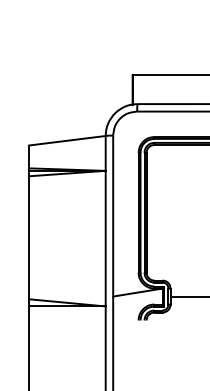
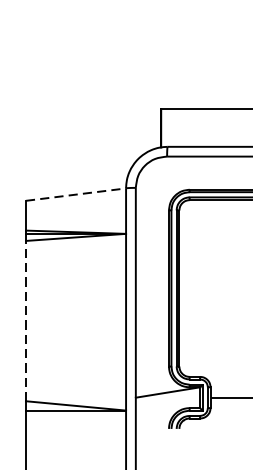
line: (67, 140) -> (76, 194), solid -> dashed
line: (28, 237) -> (25, 320), solid -> dashed

